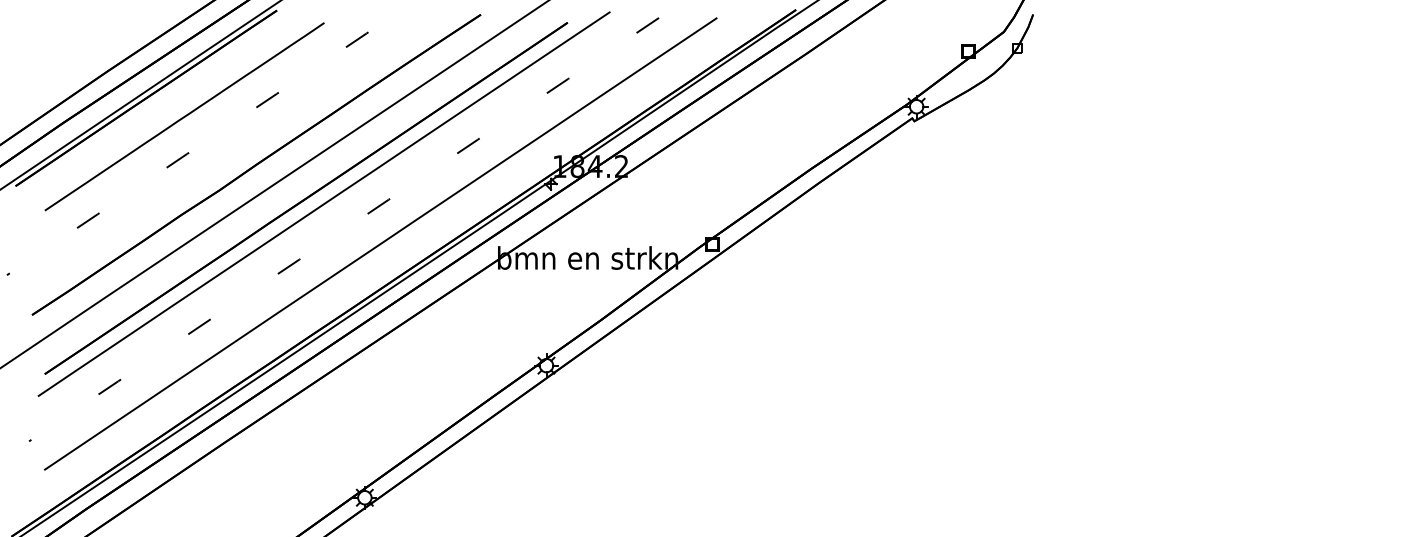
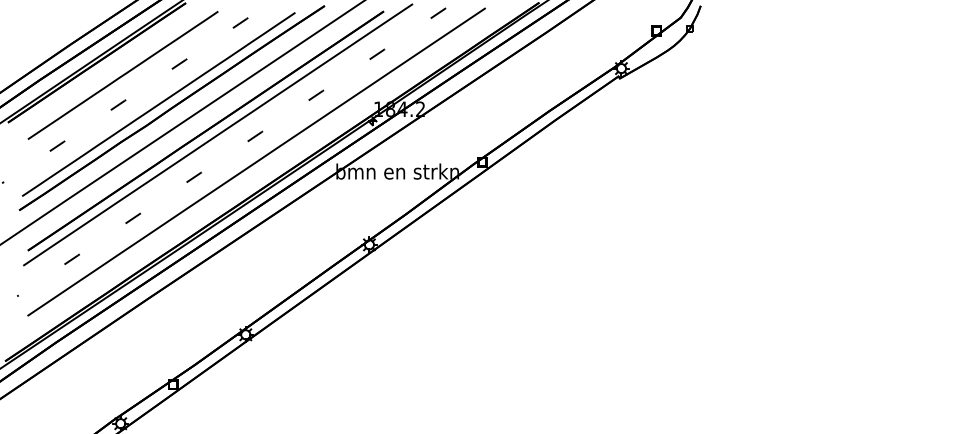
line: (236, 159) -> (158, 104), added

